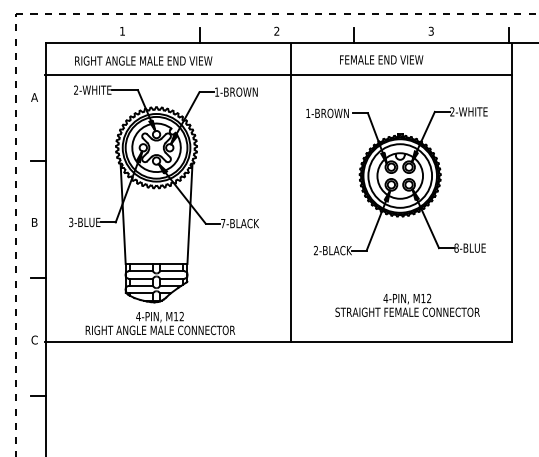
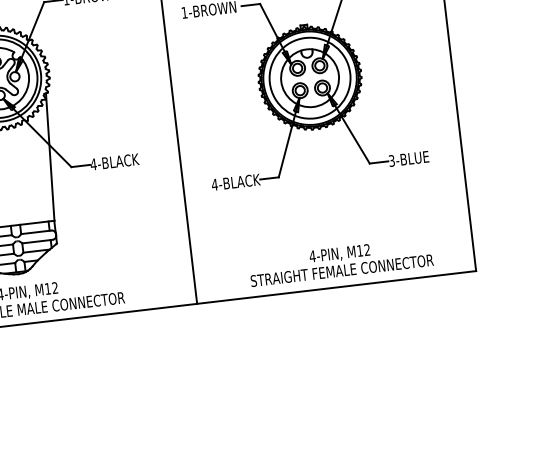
text: (222, 223) -> (92, 164), 7-BLACK -> 4-BLACK
text: (456, 247) -> (391, 160), 8-BLUE -> 3-BLUE
text: (315, 250) -> (214, 184), 2-BLACK -> 4-BLACK
text: (407, 304) -> (340, 260), moved

